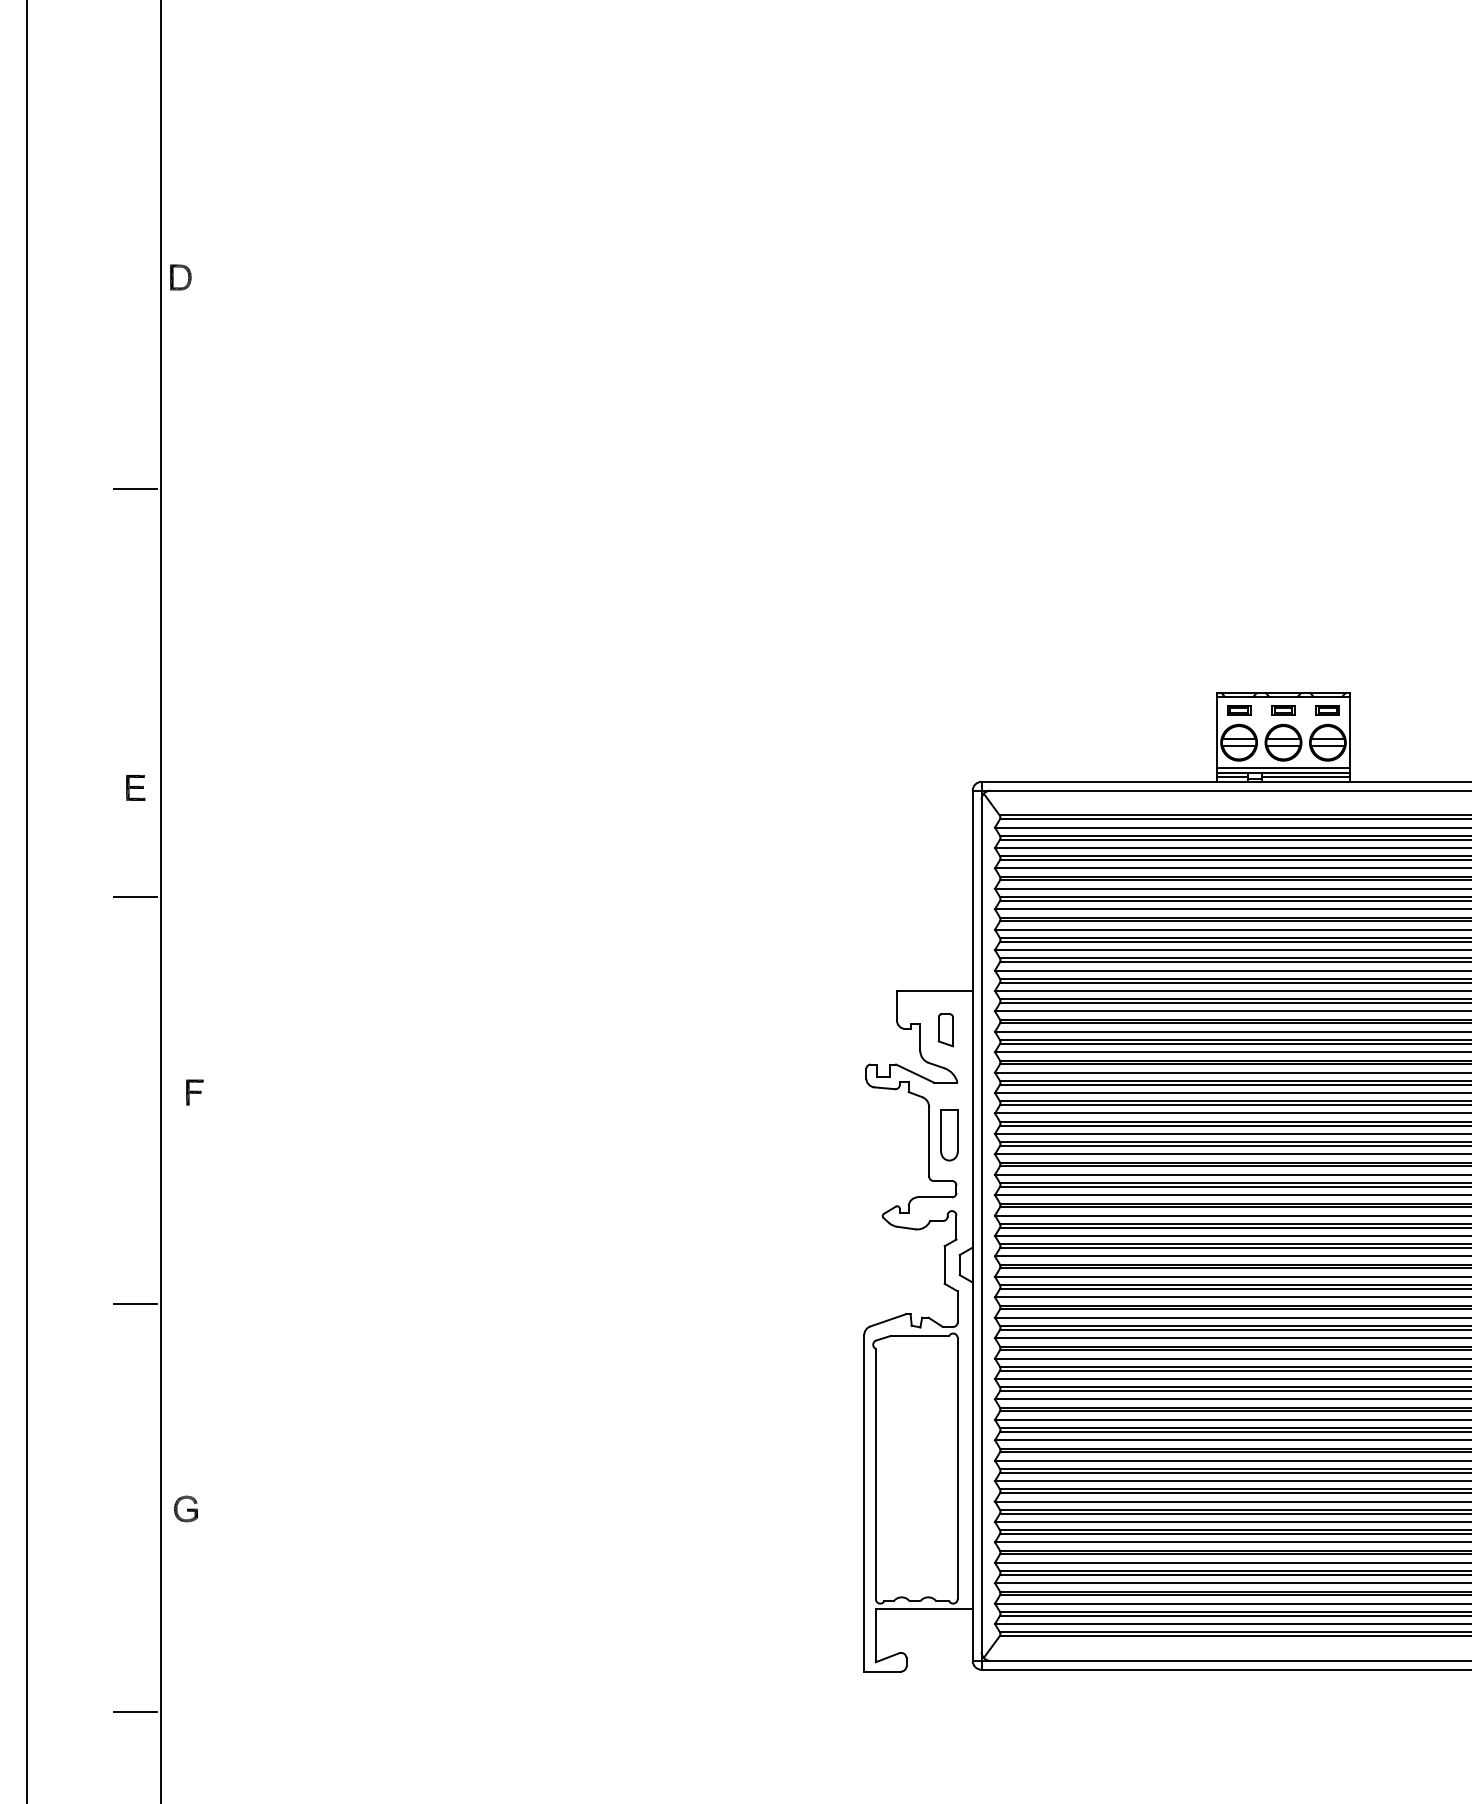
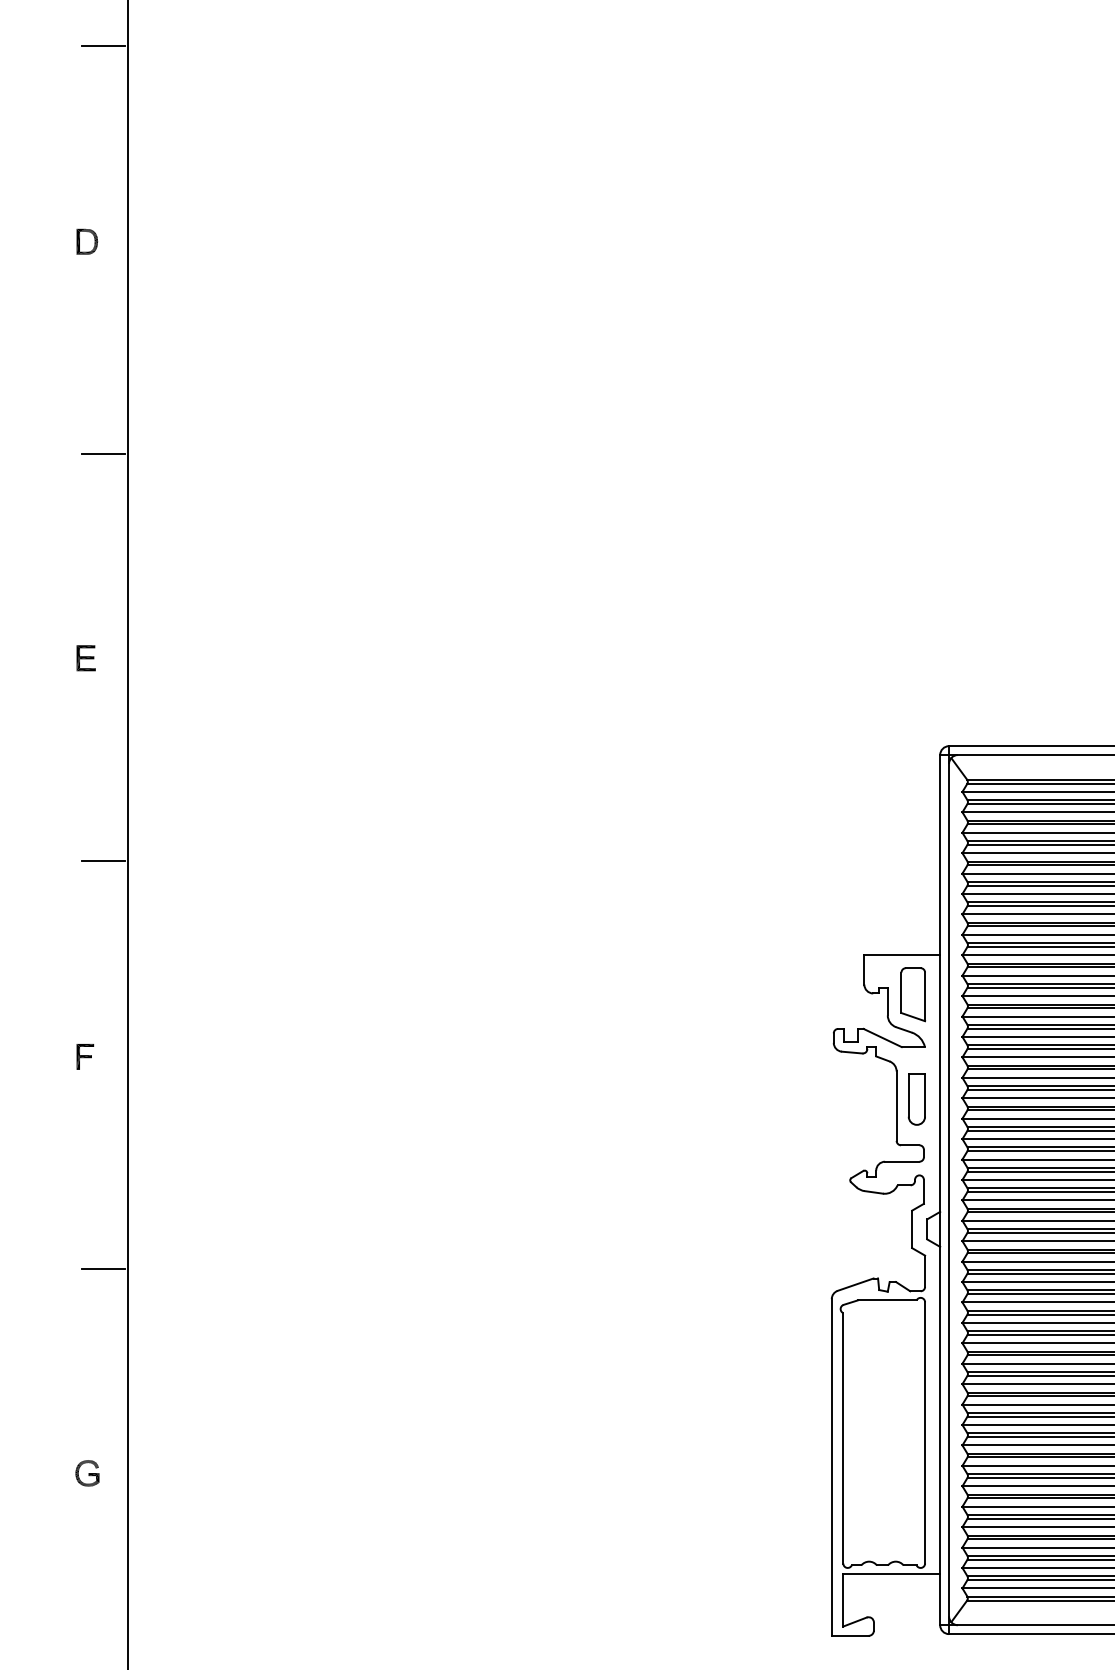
line: (135, 81) -> (102, 45), added
part: (180, 277) -> (86, 241), moved
part: (135, 787) -> (85, 657), moved
part: (945, 1030) -> (912, 994), size x1.67
part: (194, 1092) -> (84, 1056), moved
part: (185, 1508) -> (86, 1472), moved

